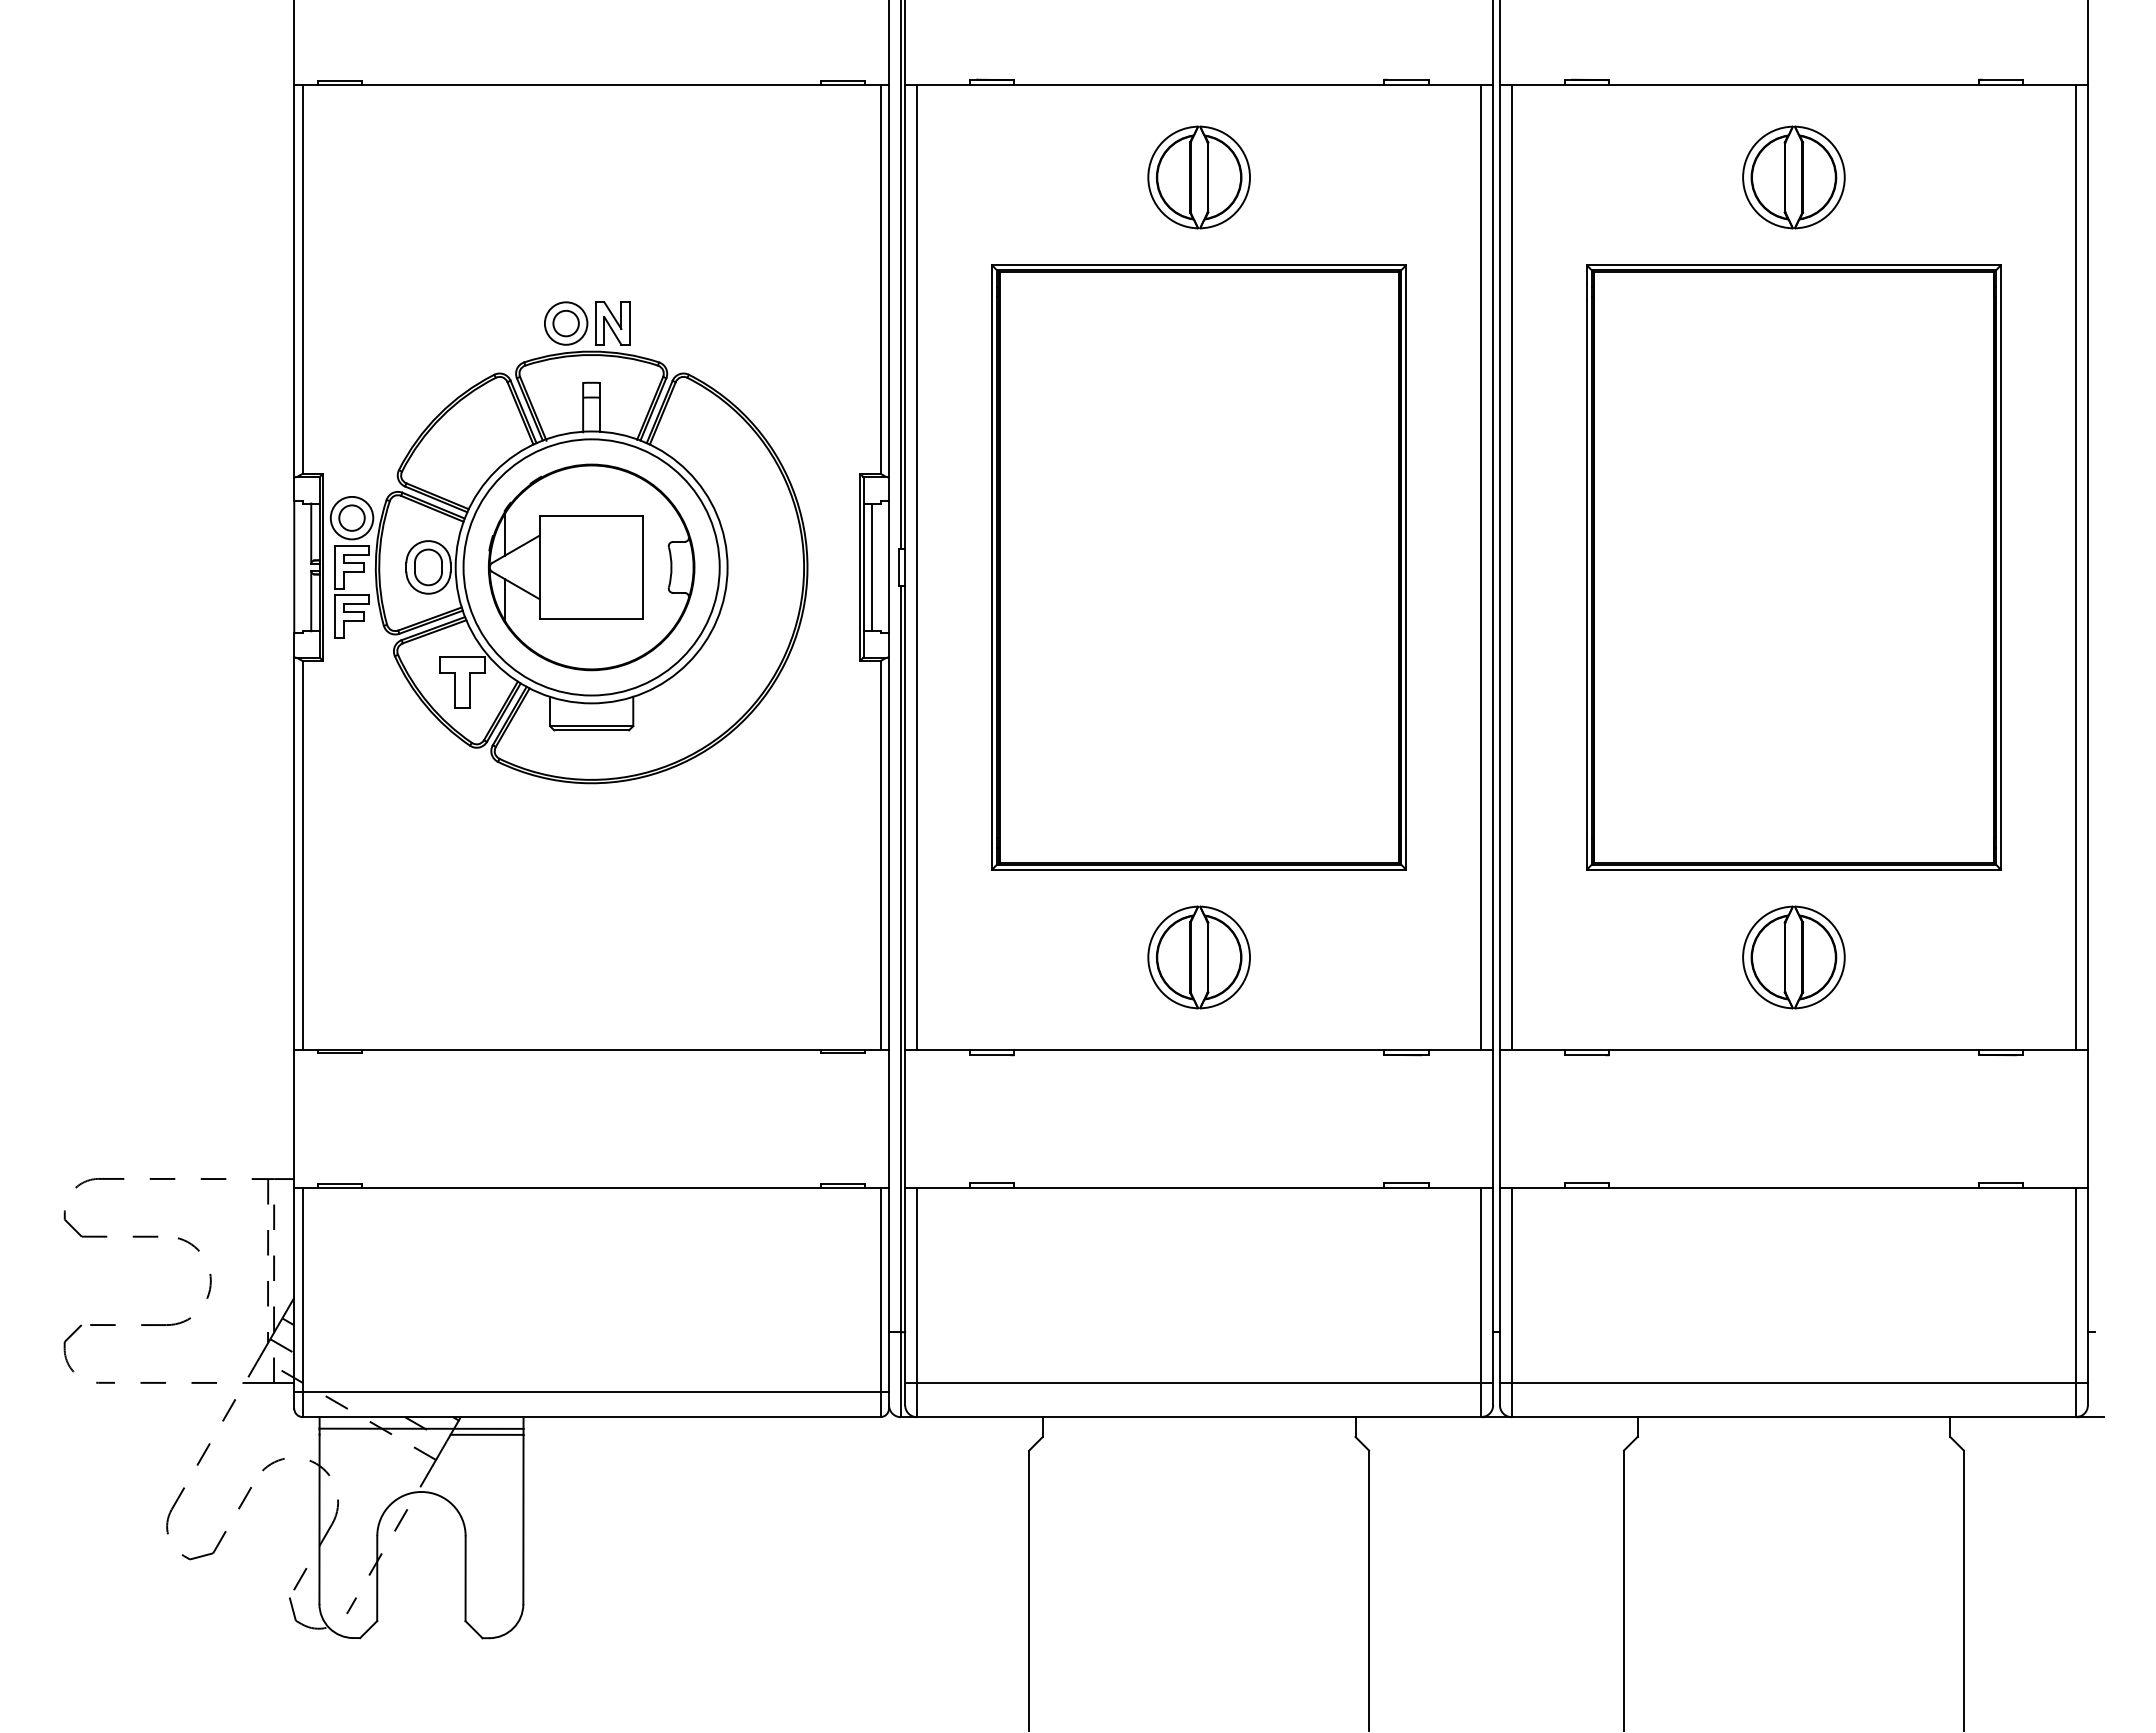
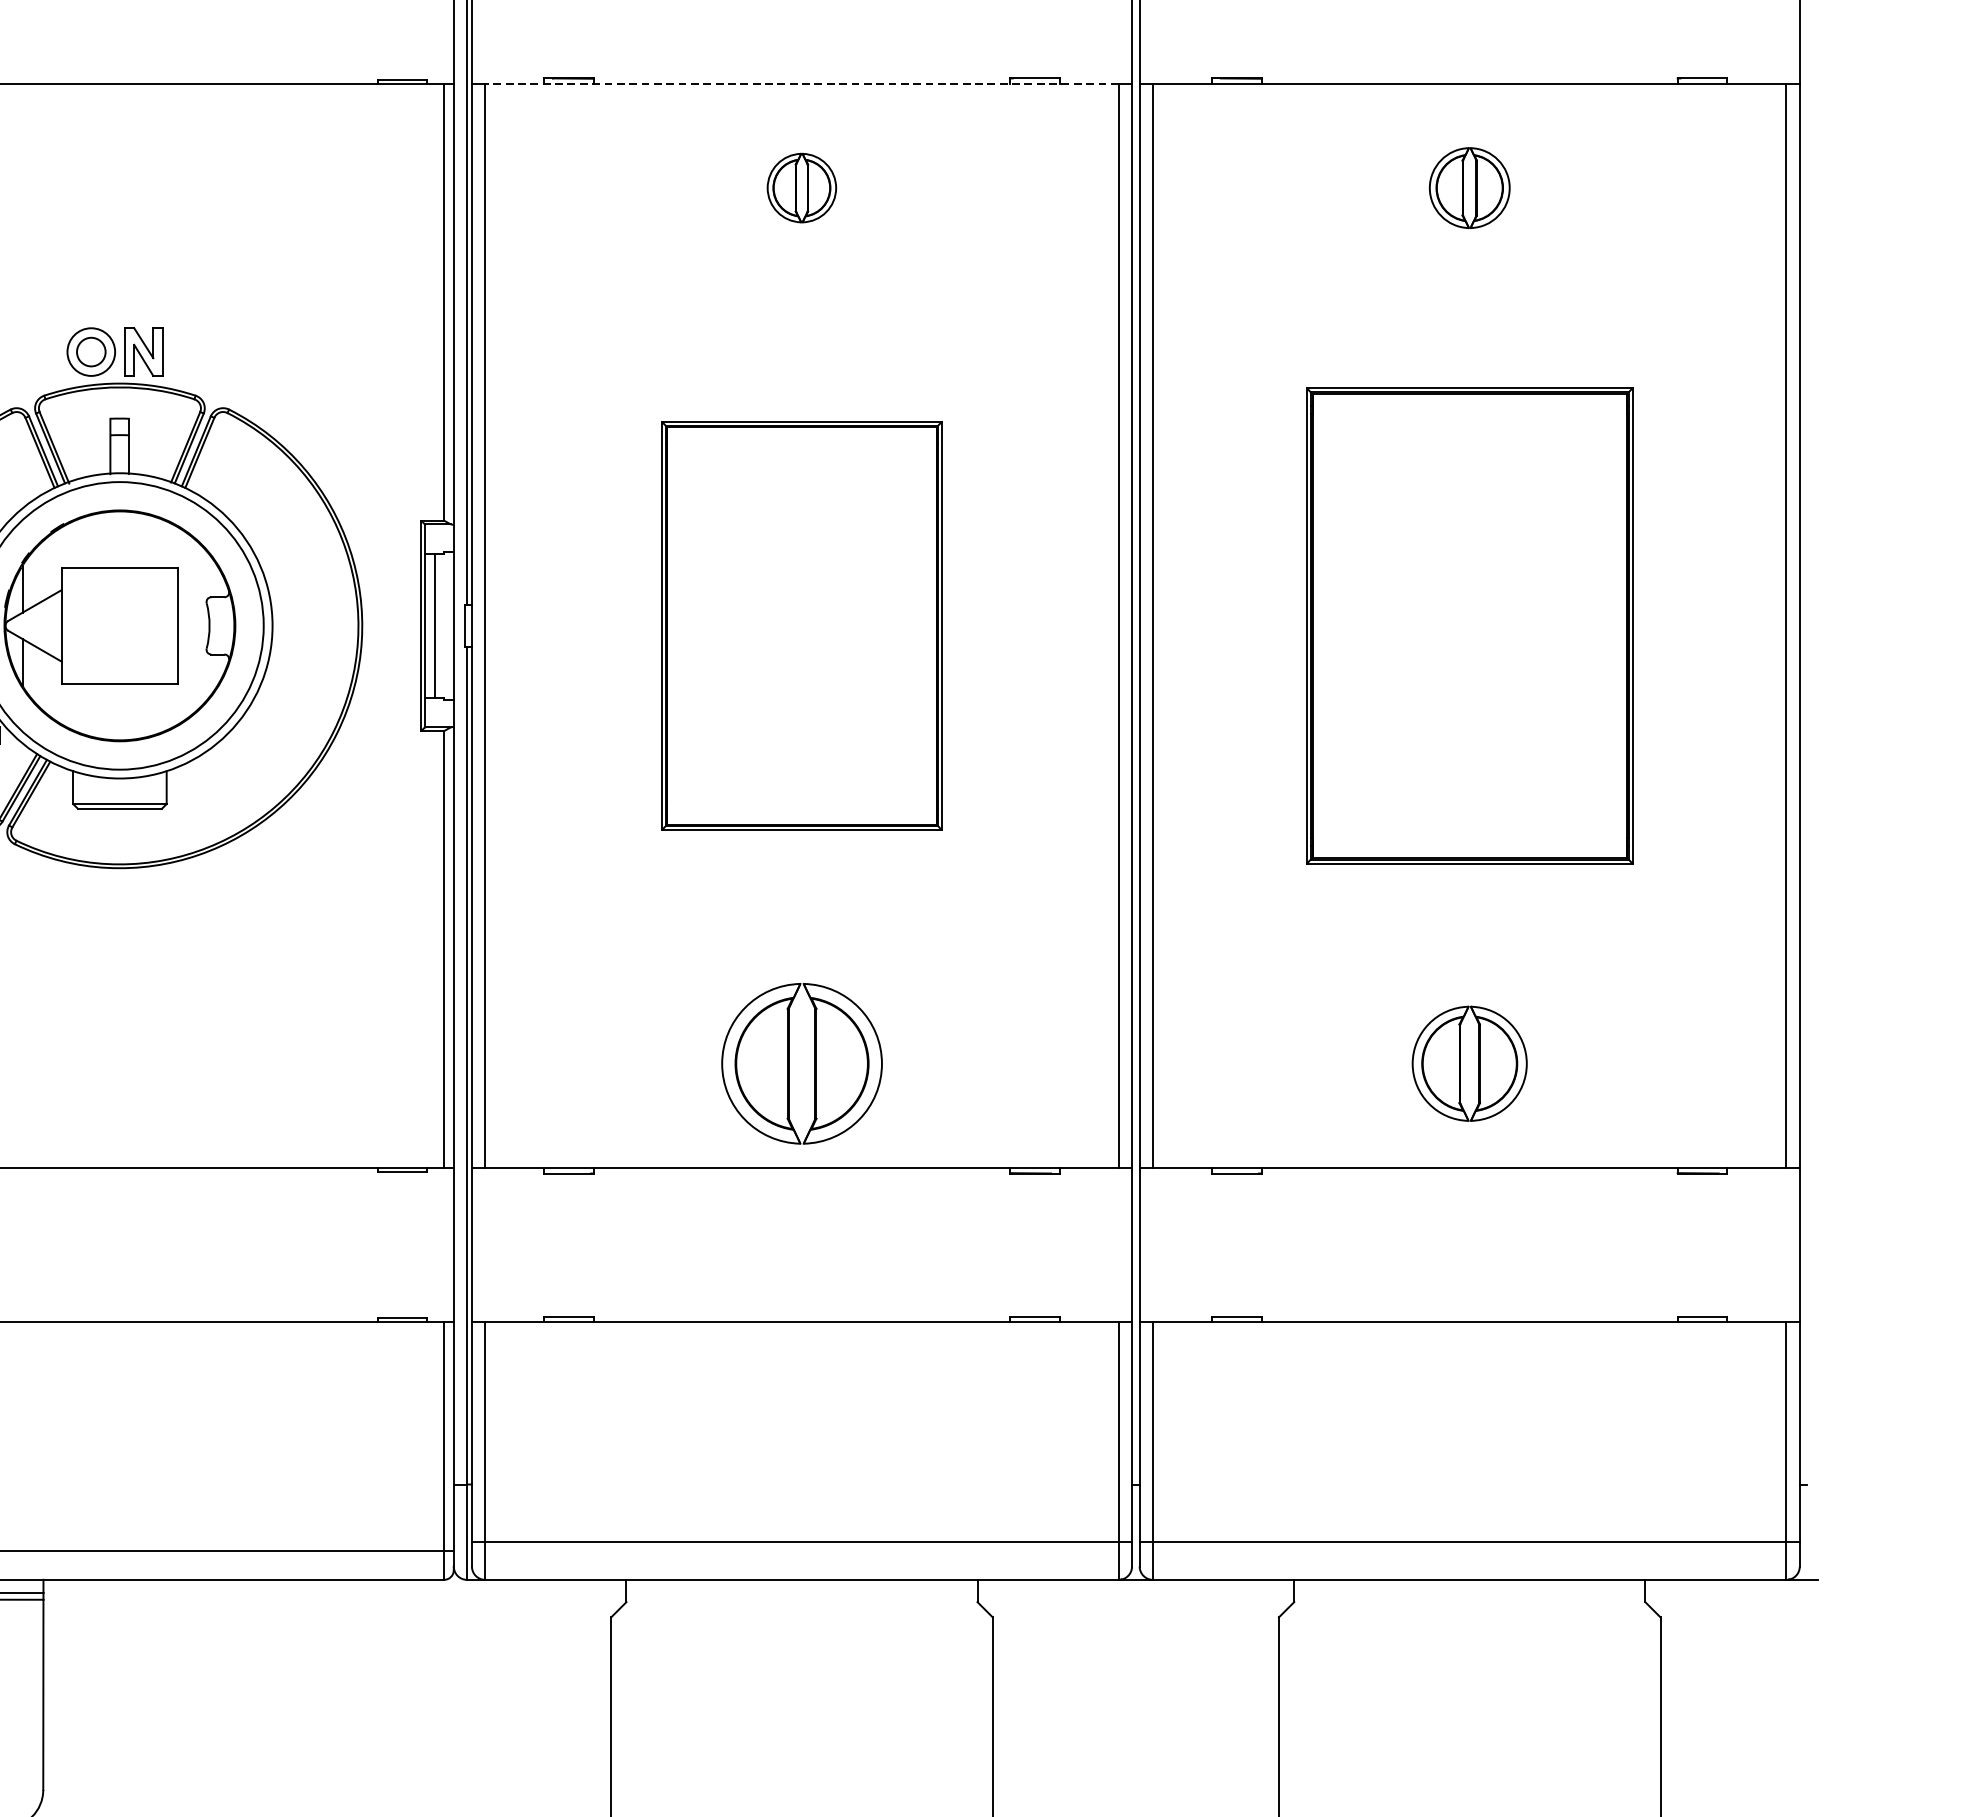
line: (1198, 84) -> (801, 83), solid -> dashed
part: (1198, 177) -> (801, 188), size x0.6
part: (1793, 177) -> (1469, 188), size x0.7
part: (1198, 567) -> (801, 625), size x0.6
part: (1793, 567) -> (1469, 625), size x0.7
part: (1198, 957) -> (801, 1063), size x1.4

